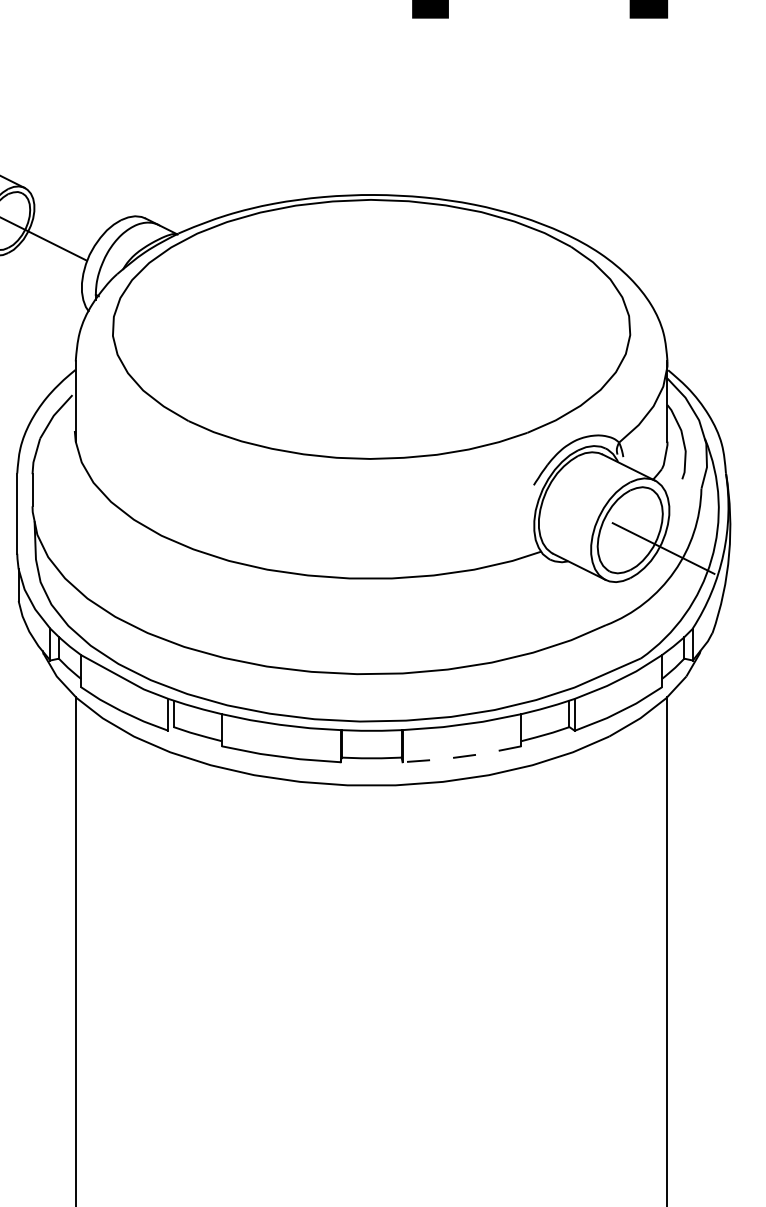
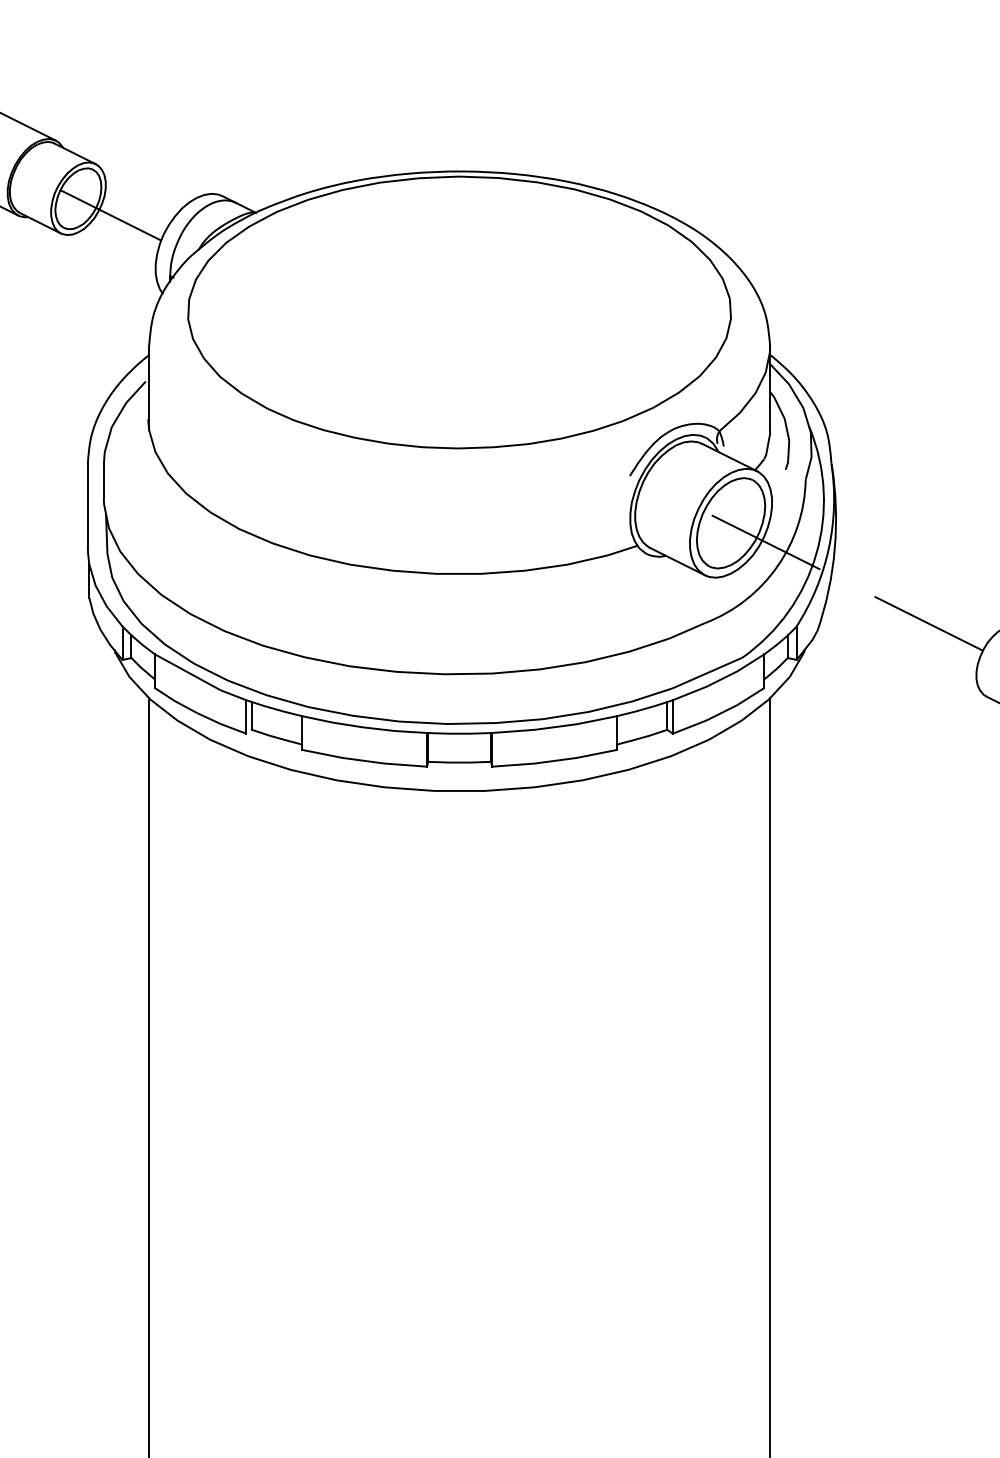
line: (462, 756) -> (555, 760), dashed -> solid

